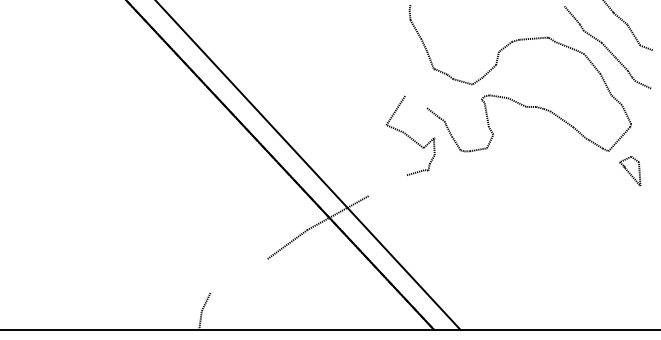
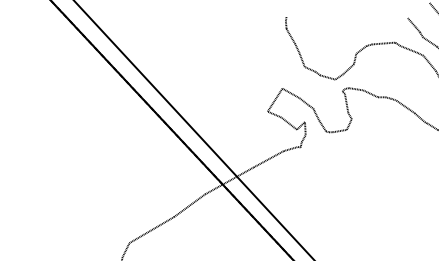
line: (416, 101) -> (291, 93), added
line: (387, 185) -> (268, 159), added
line: (238, 275) -> (151, 229), added

